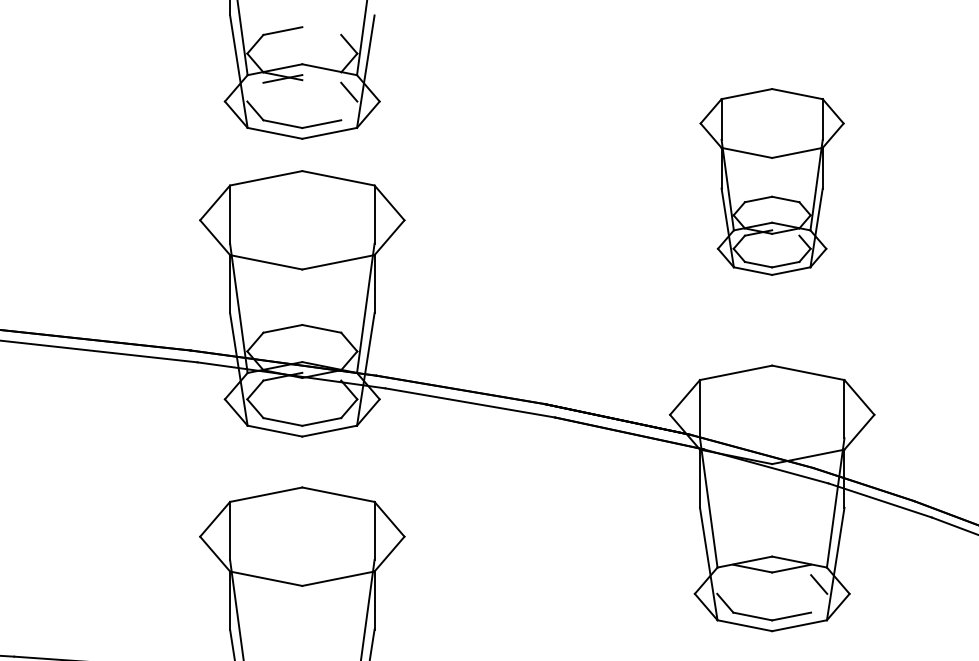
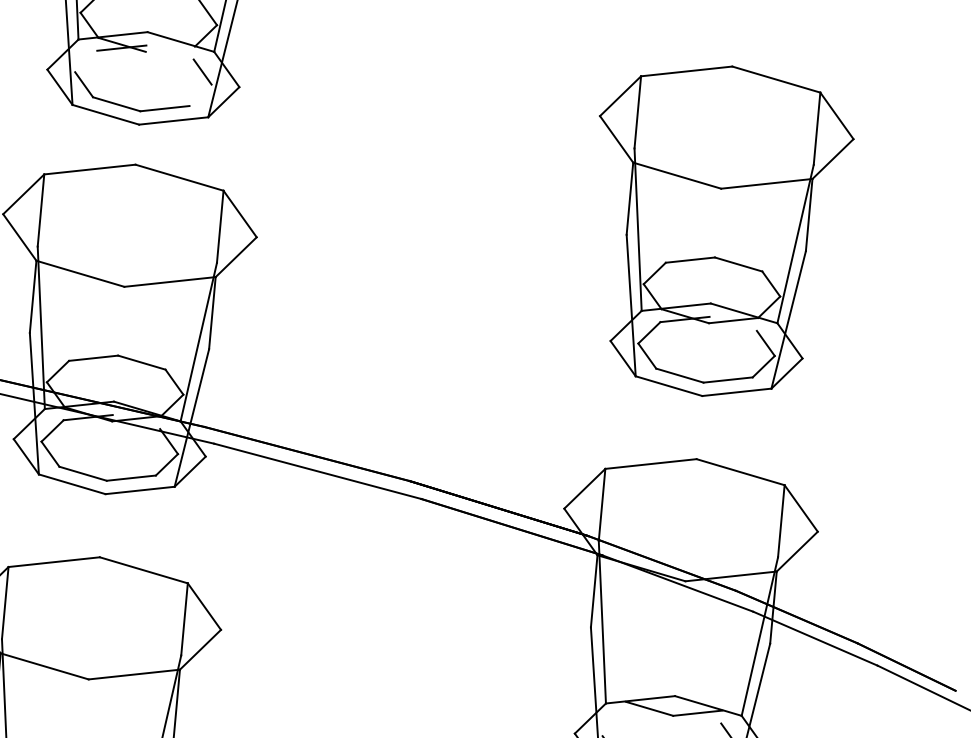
part: (771, 181) -> (716, 230), size x1.43

